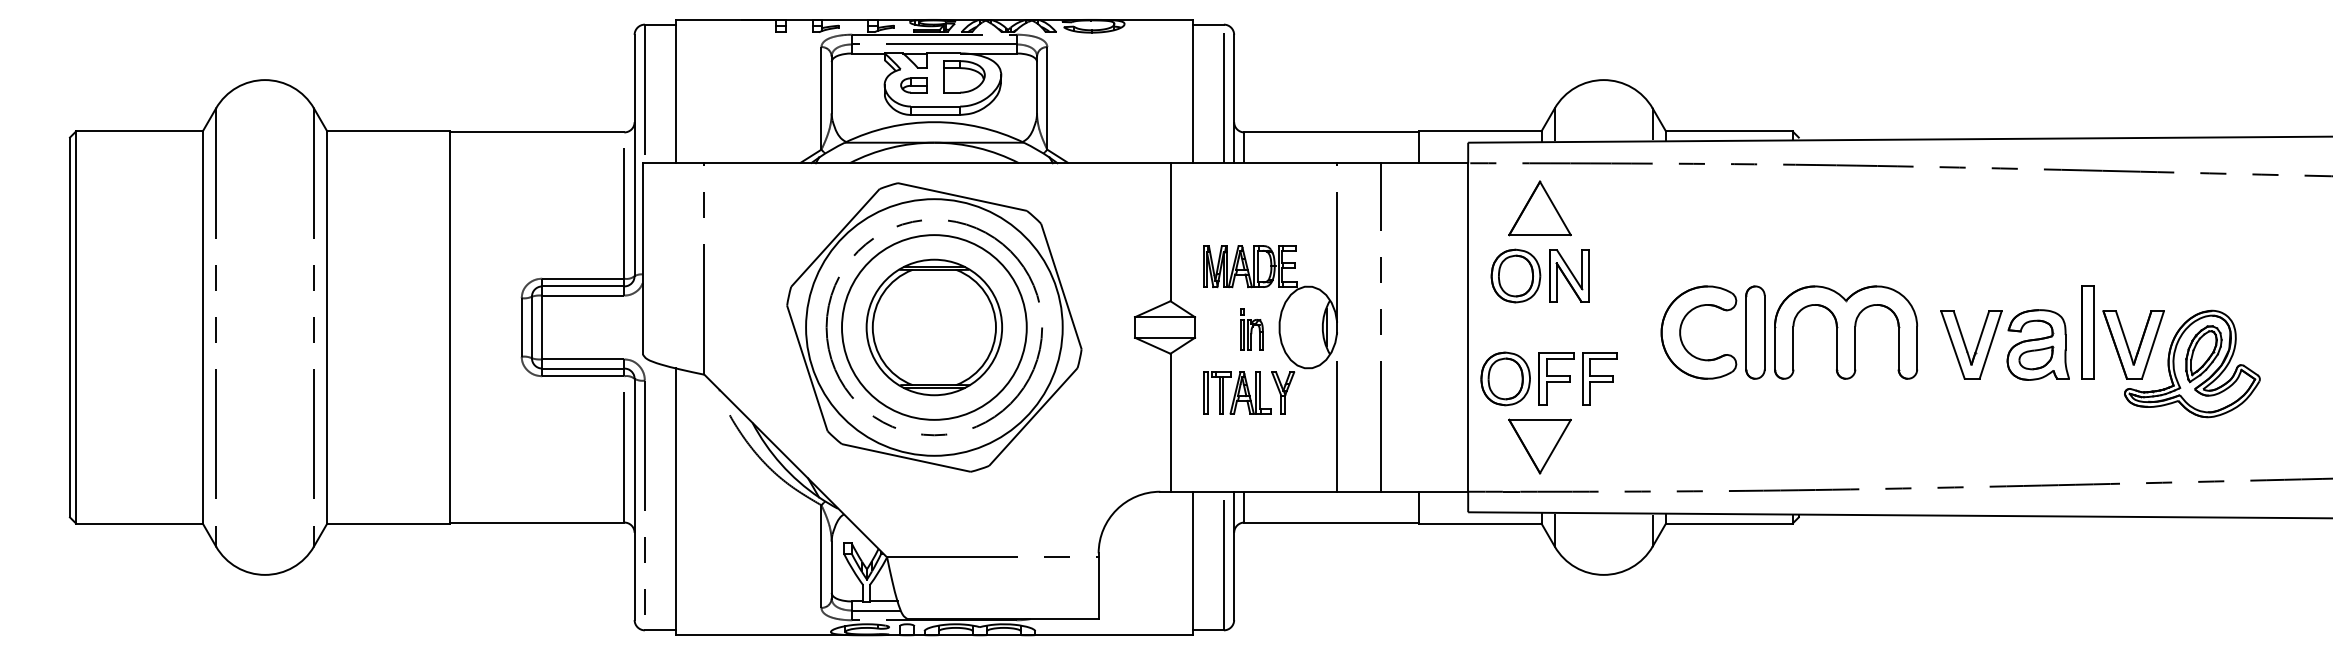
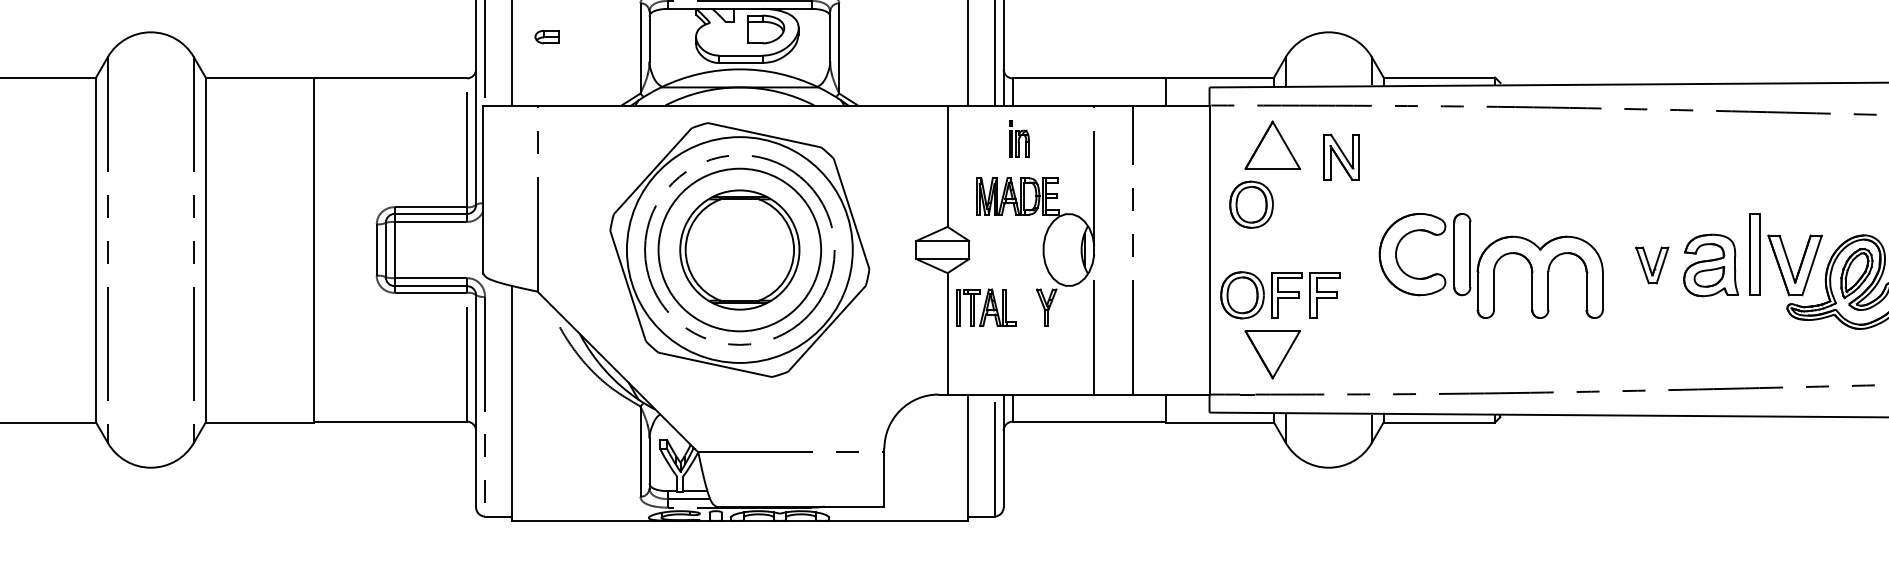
part: (913, 85) -> (546, 37), moved
part: (1569, 275) -> (1341, 156), moved
part: (1251, 329) -> (1018, 139), moved
part: (1846, 332) -> (1540, 277), moved
part: (1971, 344) -> (1652, 265), size x0.6
part: (1237, 392) -> (986, 307), moved

